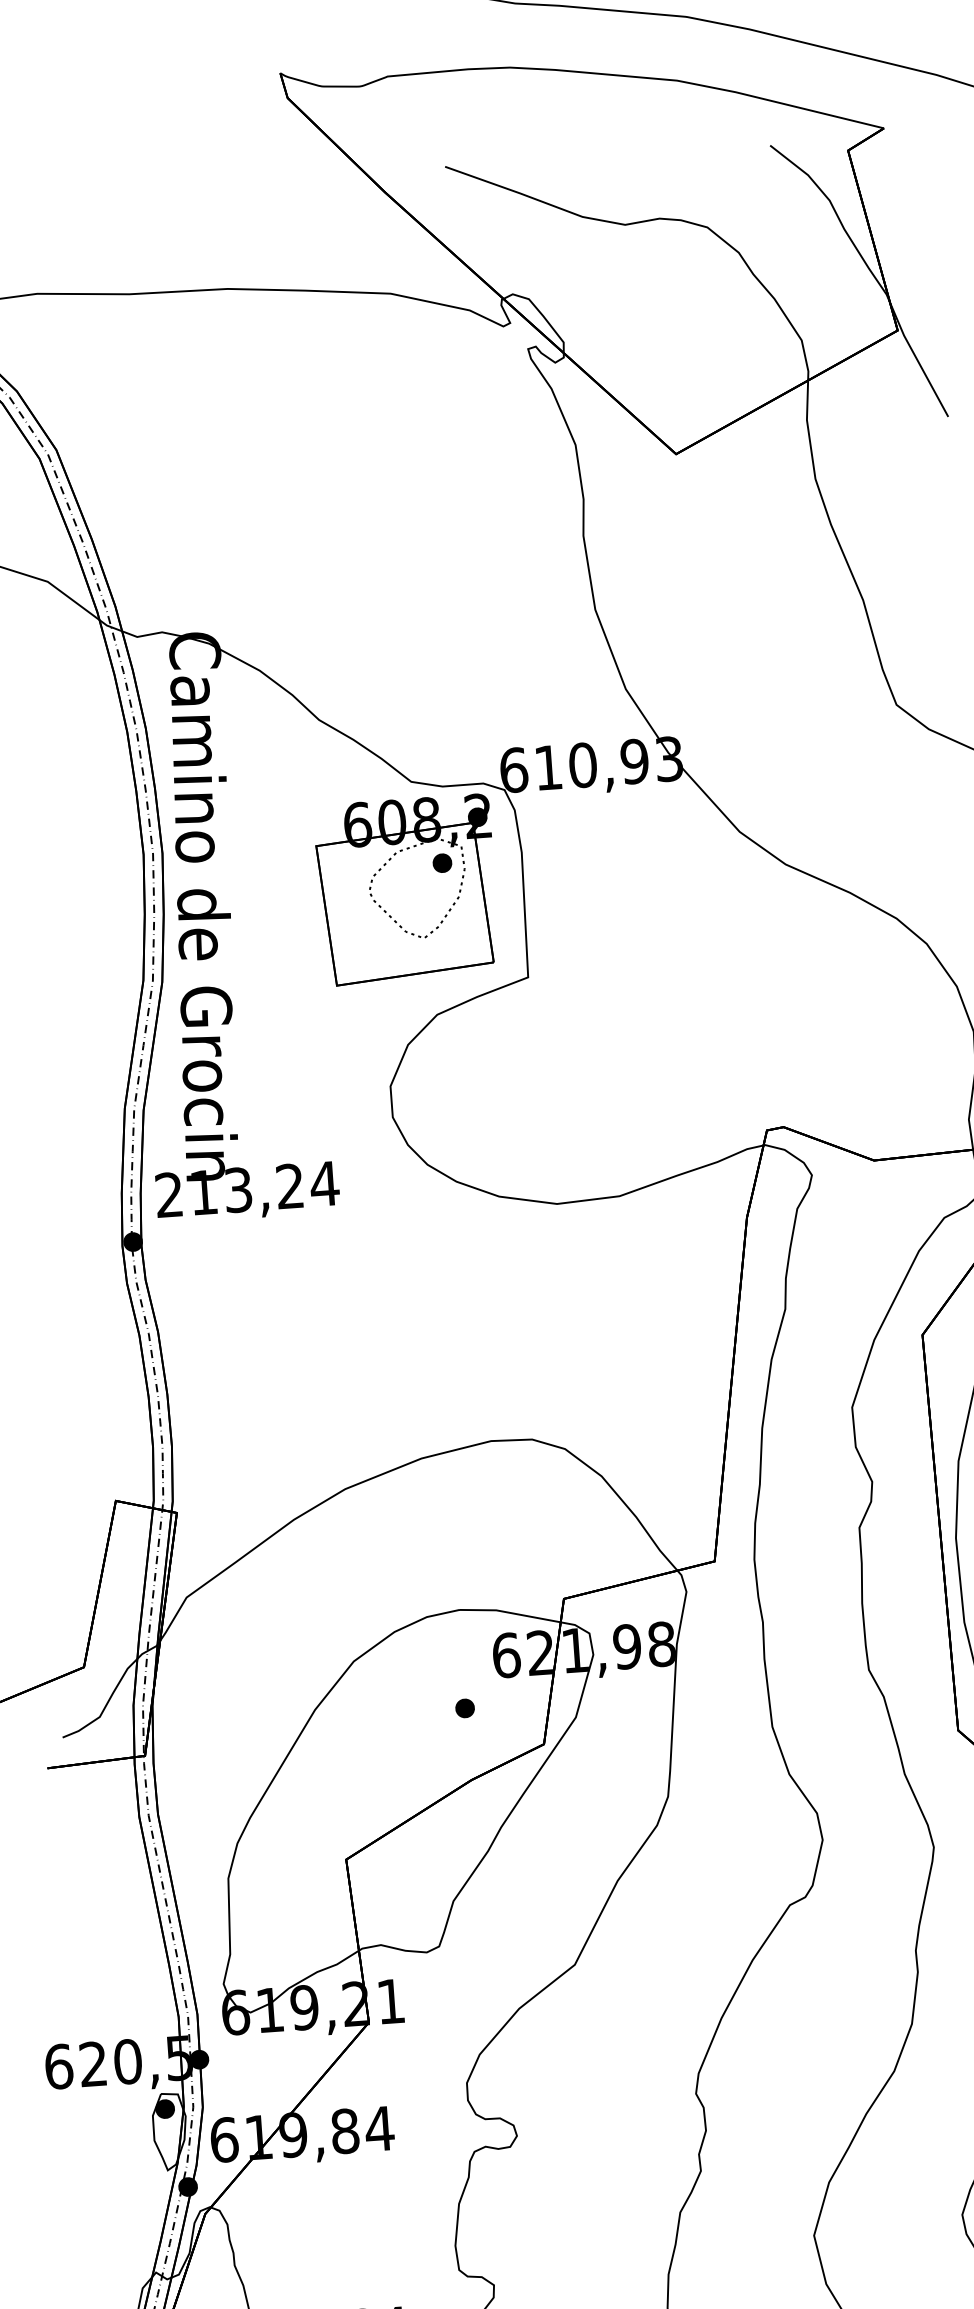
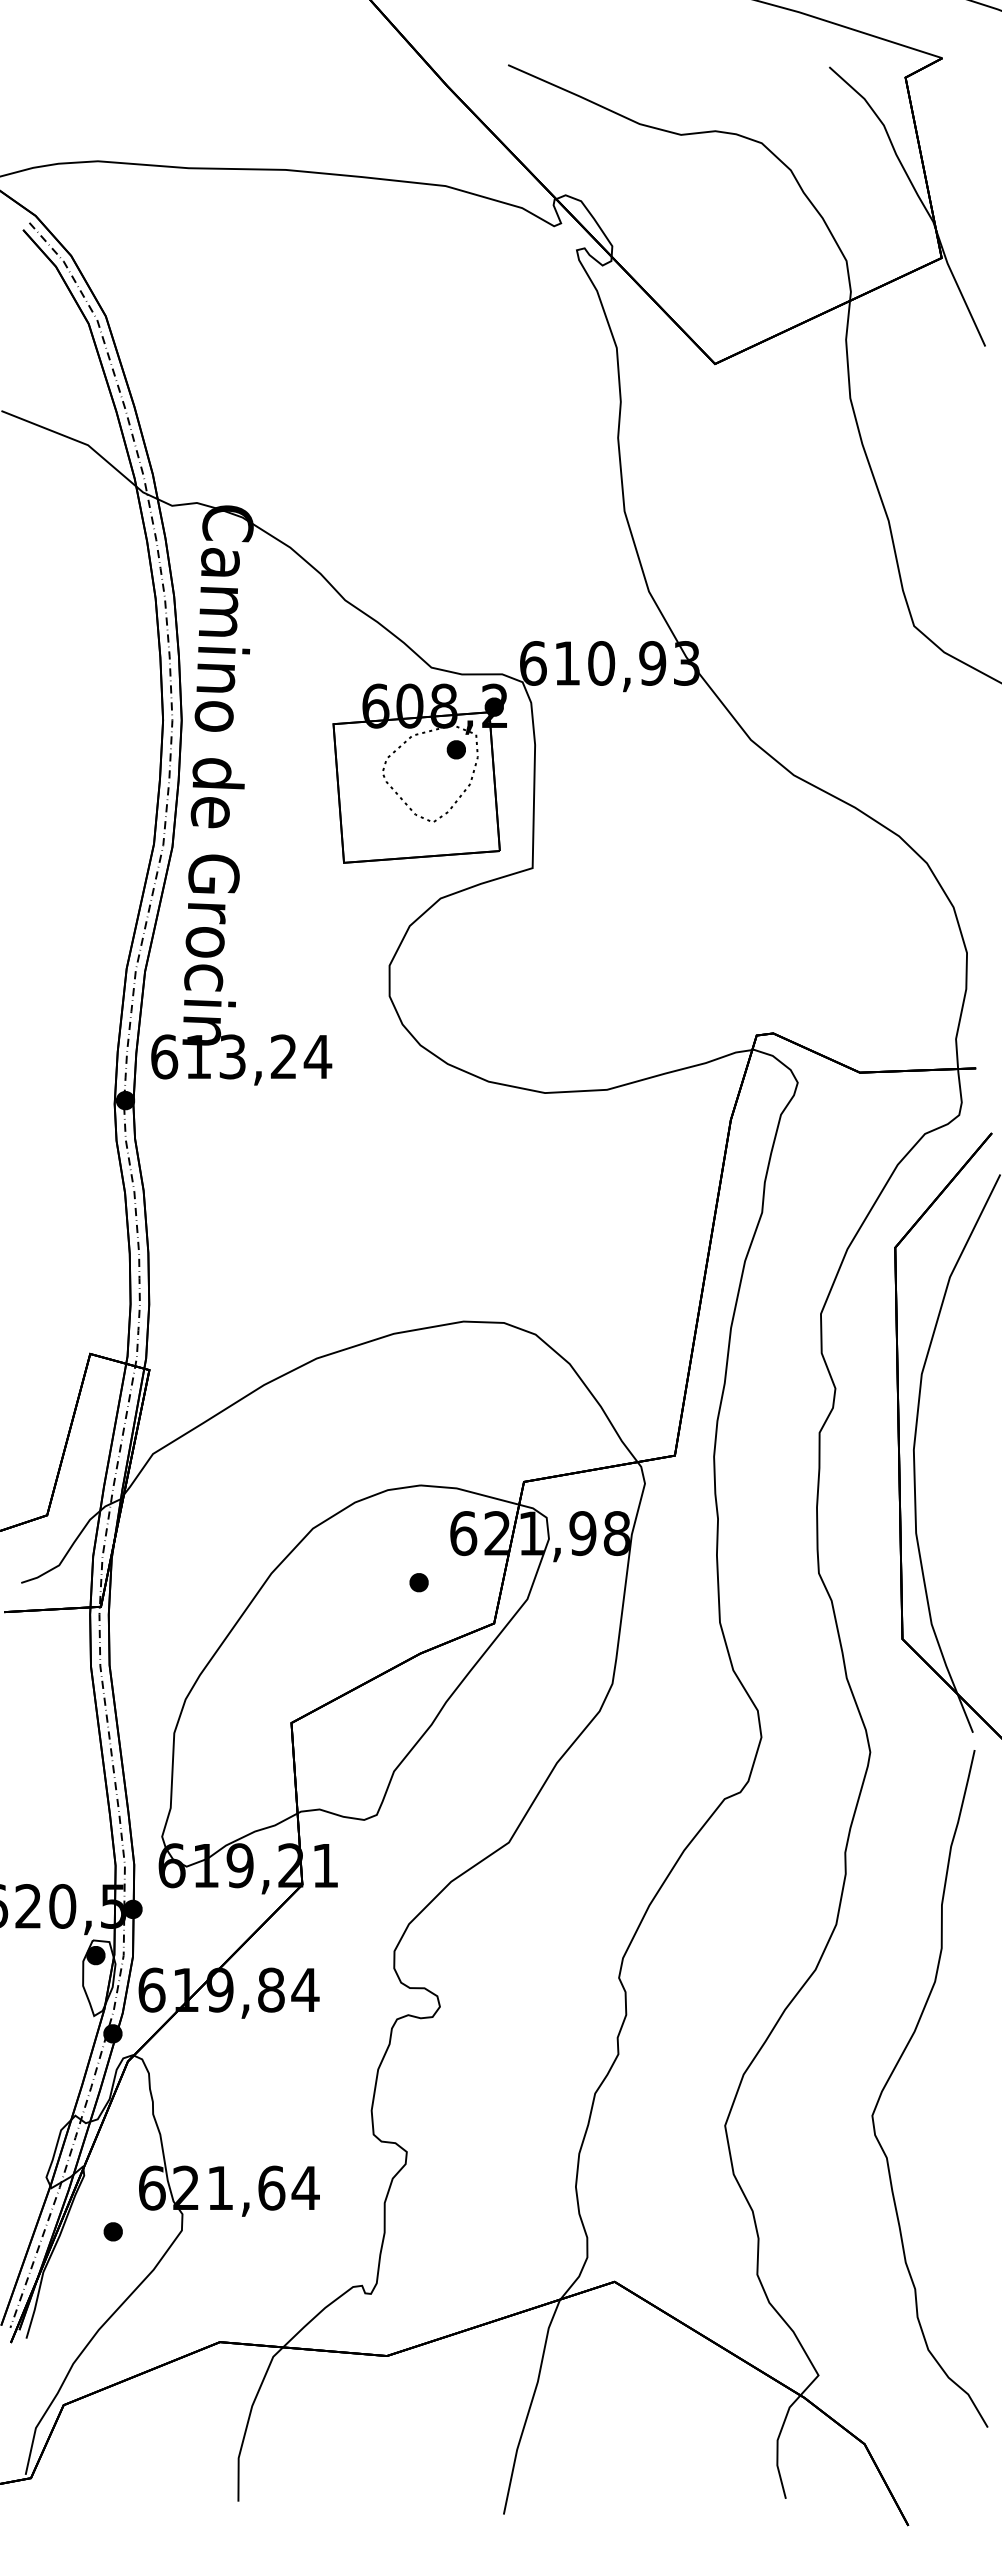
text: (169, 1194) -> (164, 1056), 213,24 -> 613,24

